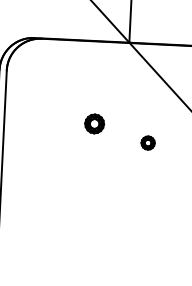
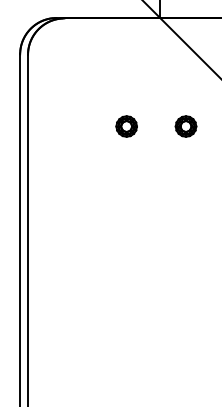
part: (94, 123) -> (126, 126), moved
part: (147, 143) -> (185, 126), size x1.43

